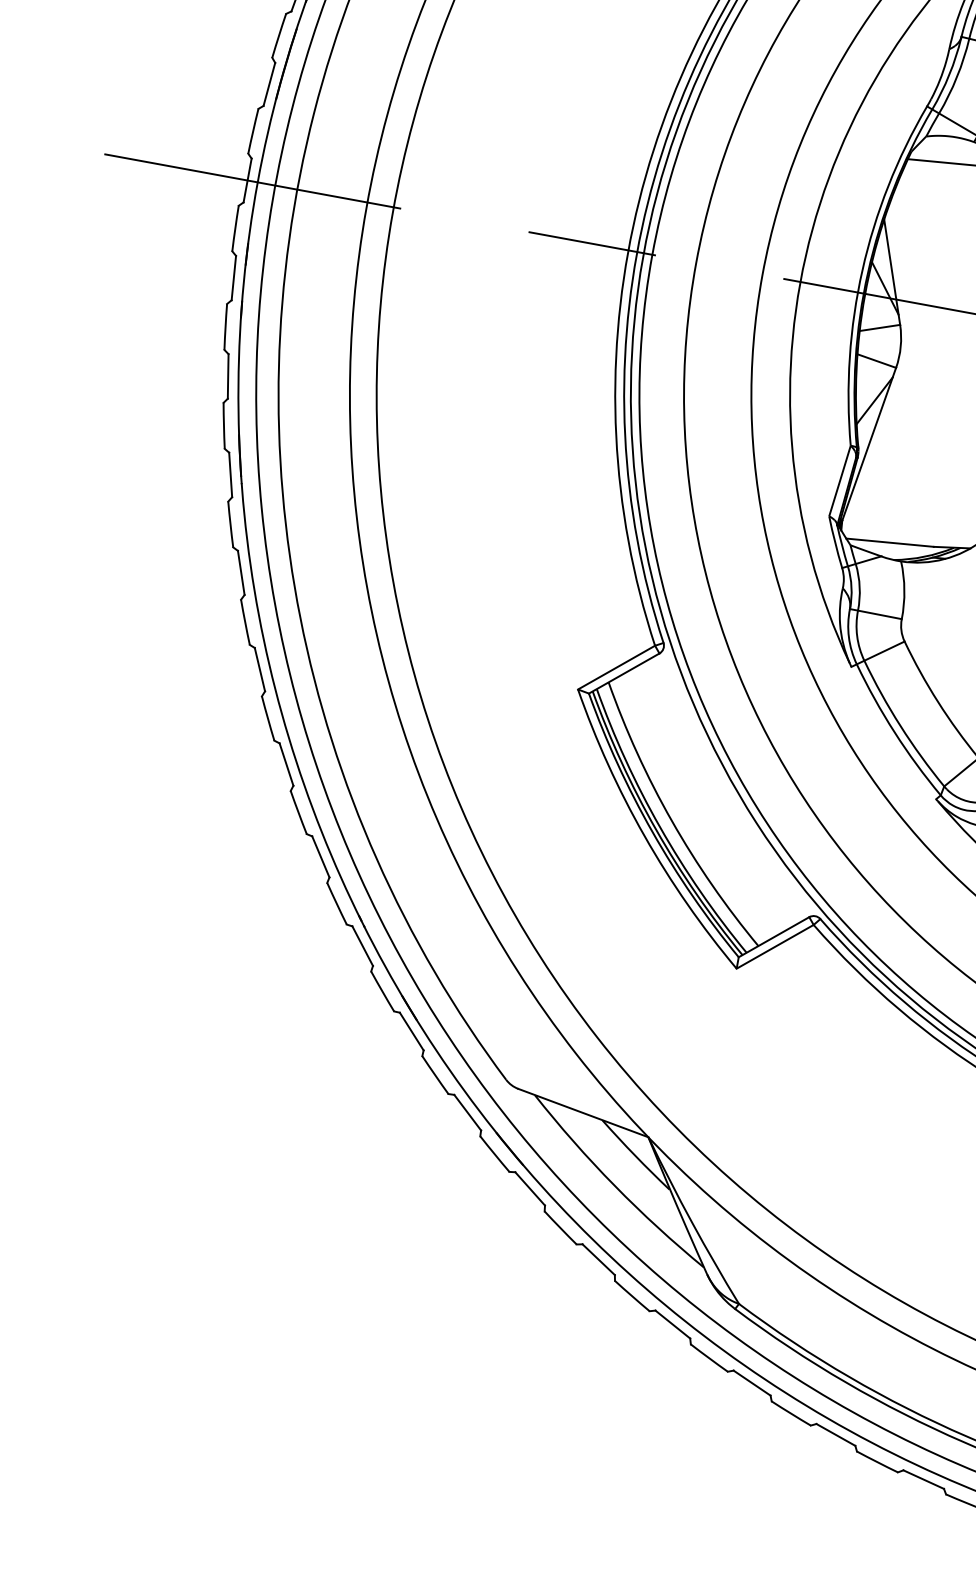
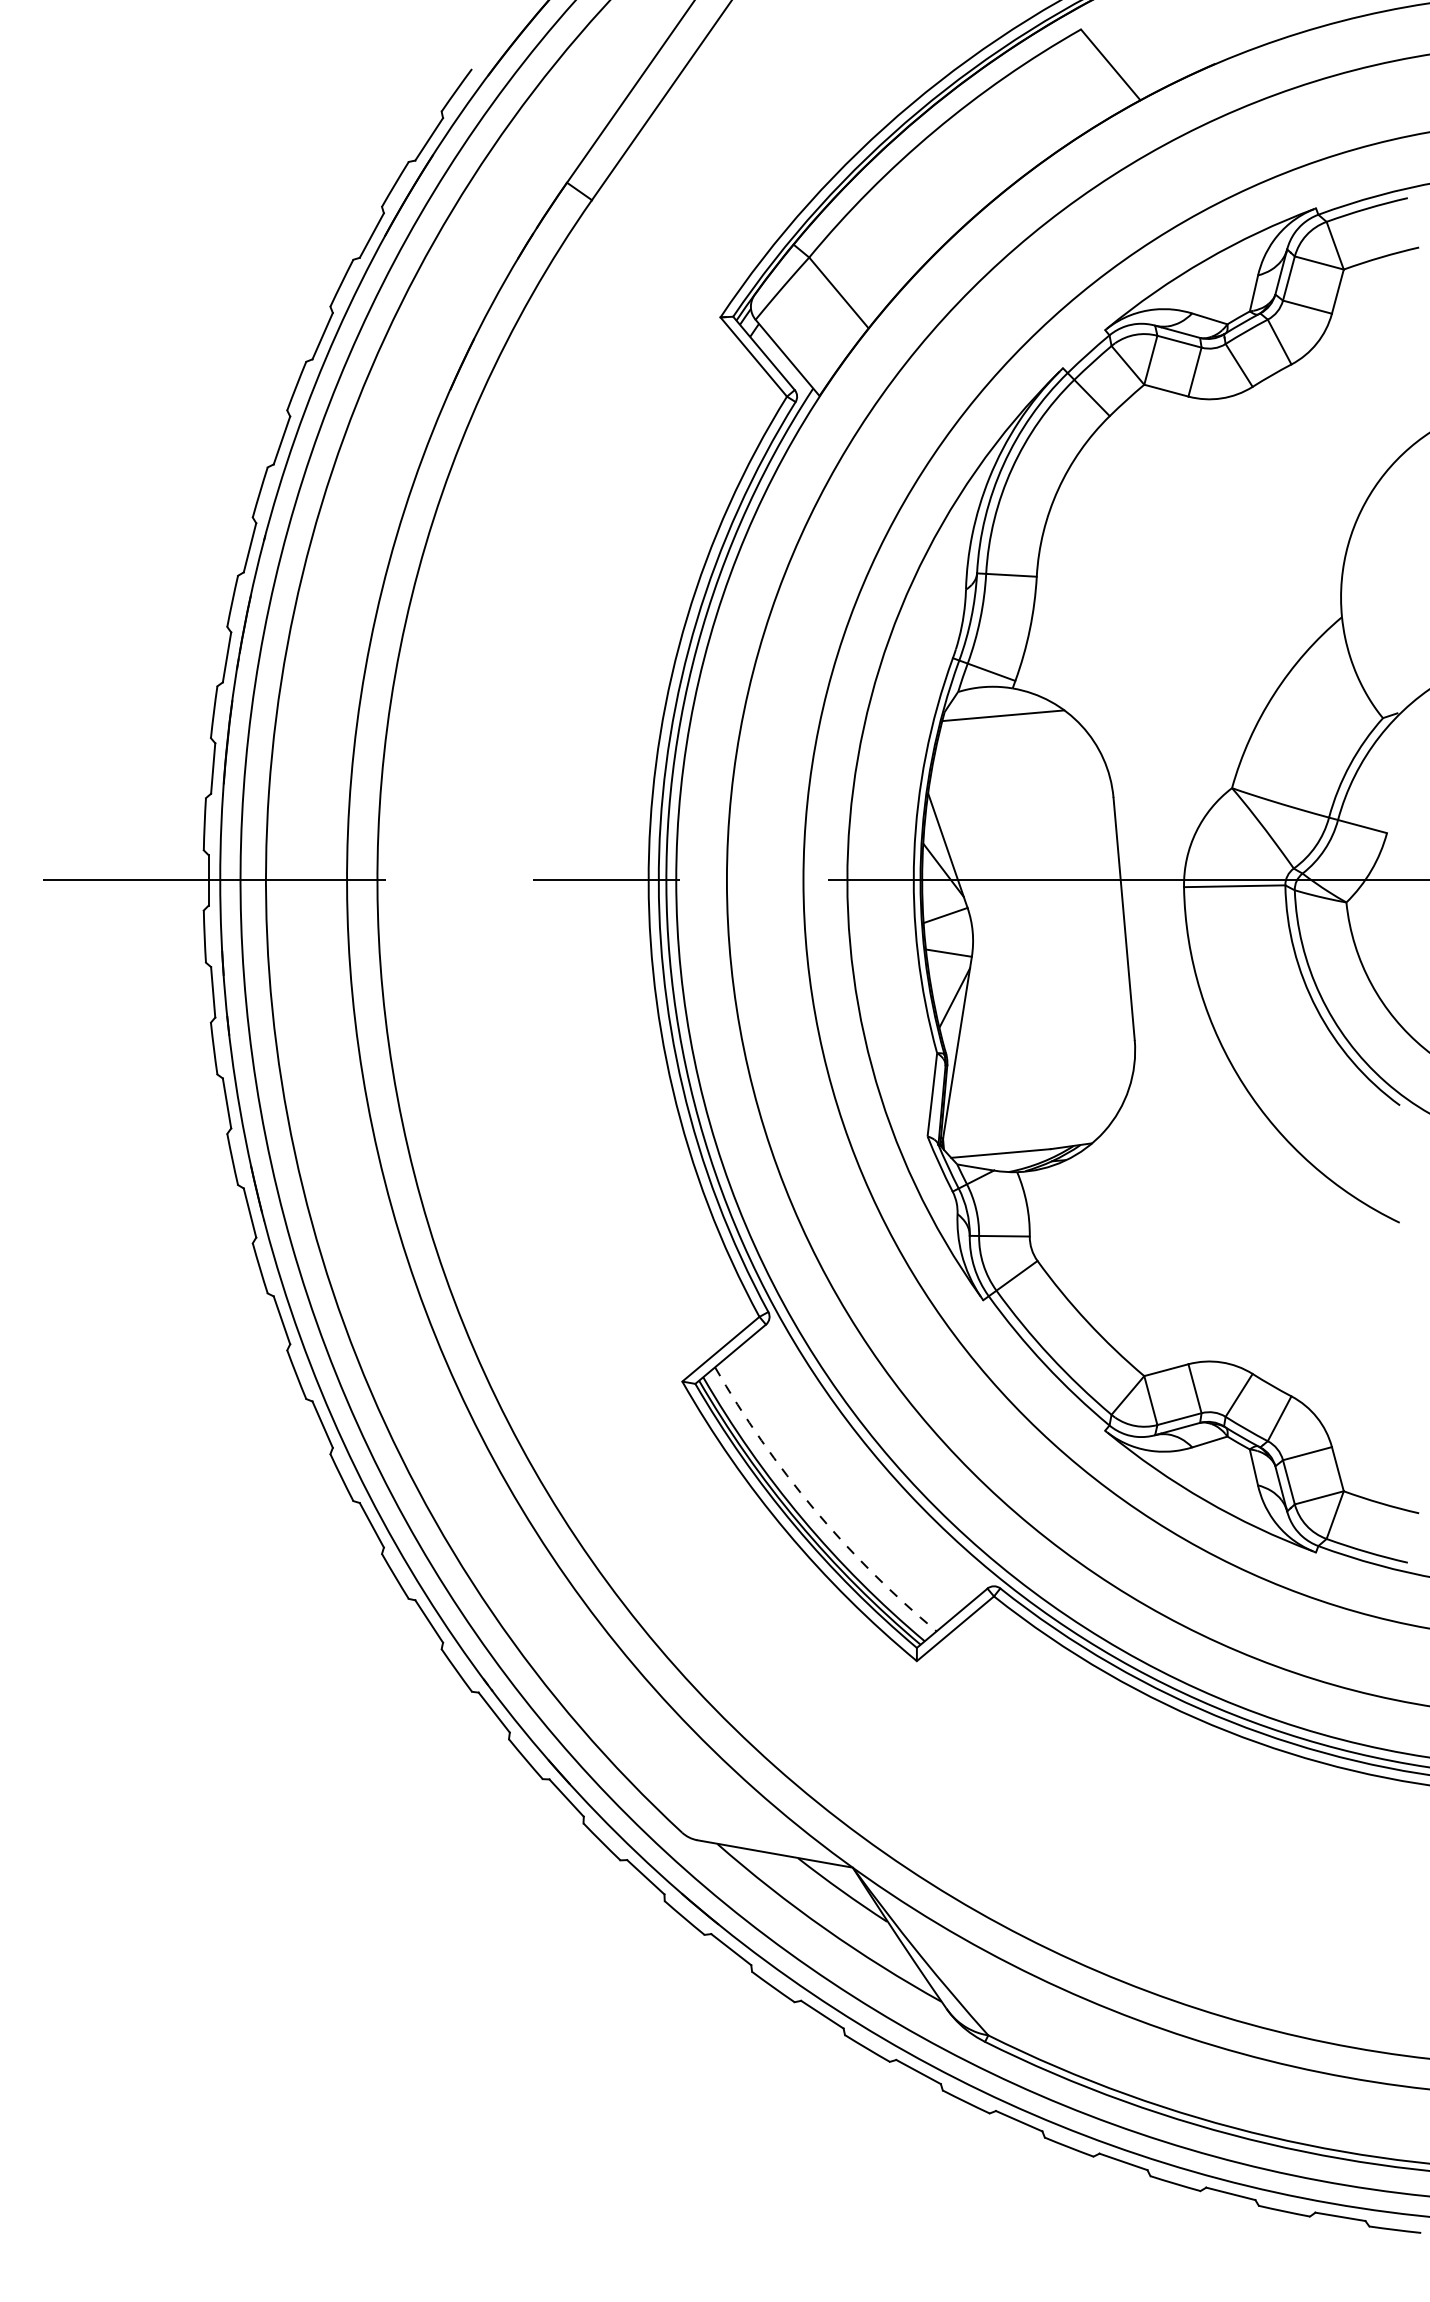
arc: (672, 821) -> (814, 1509), solid -> dashed

